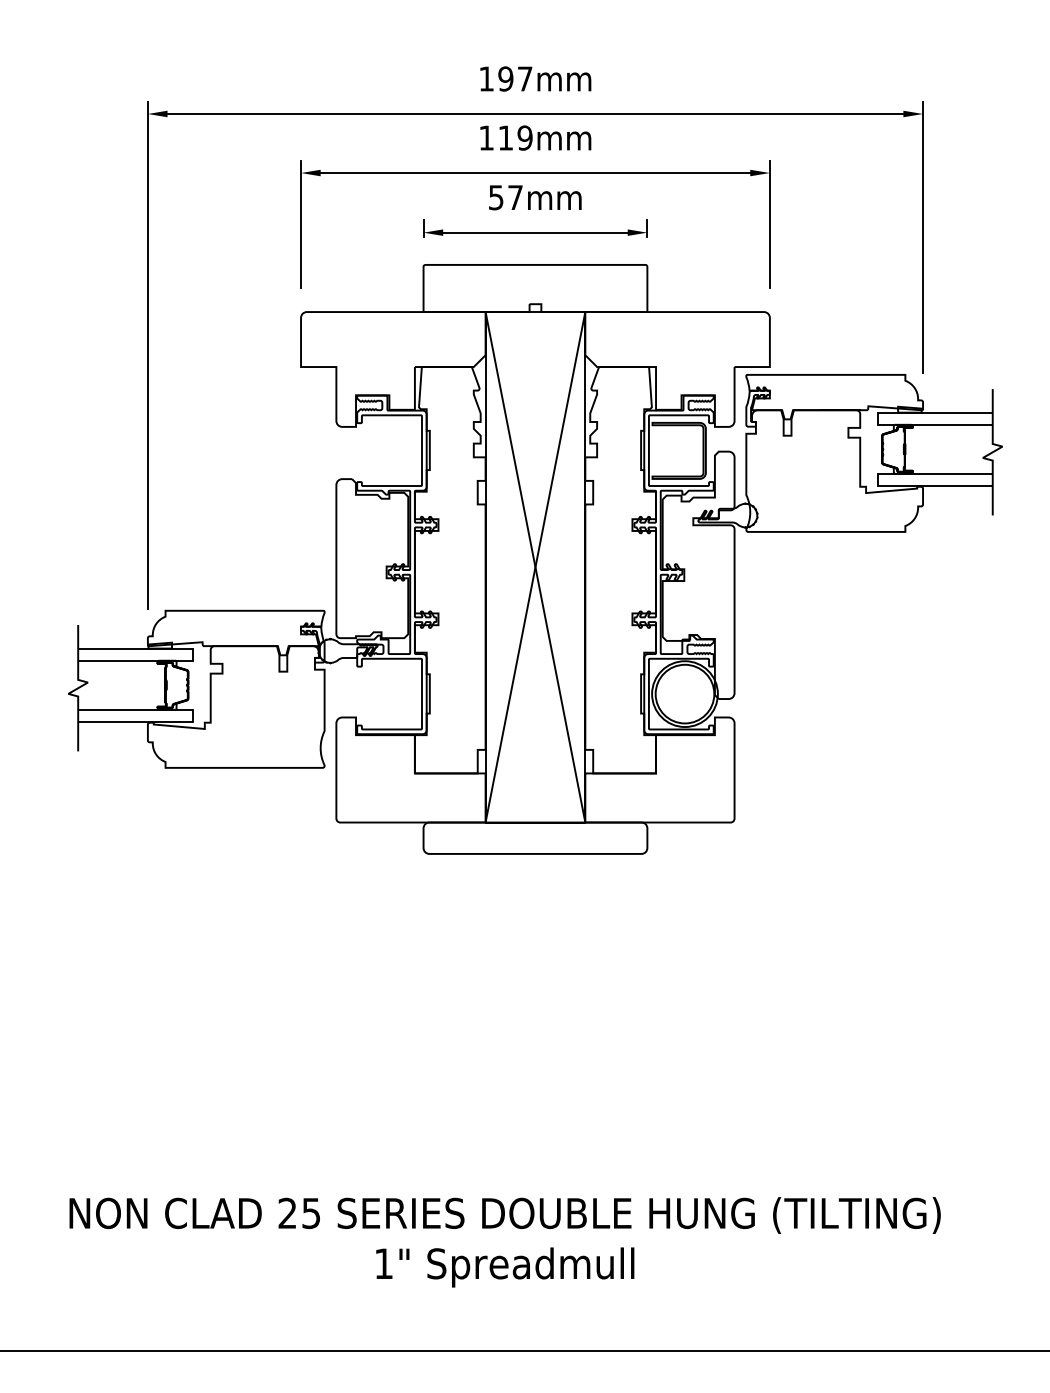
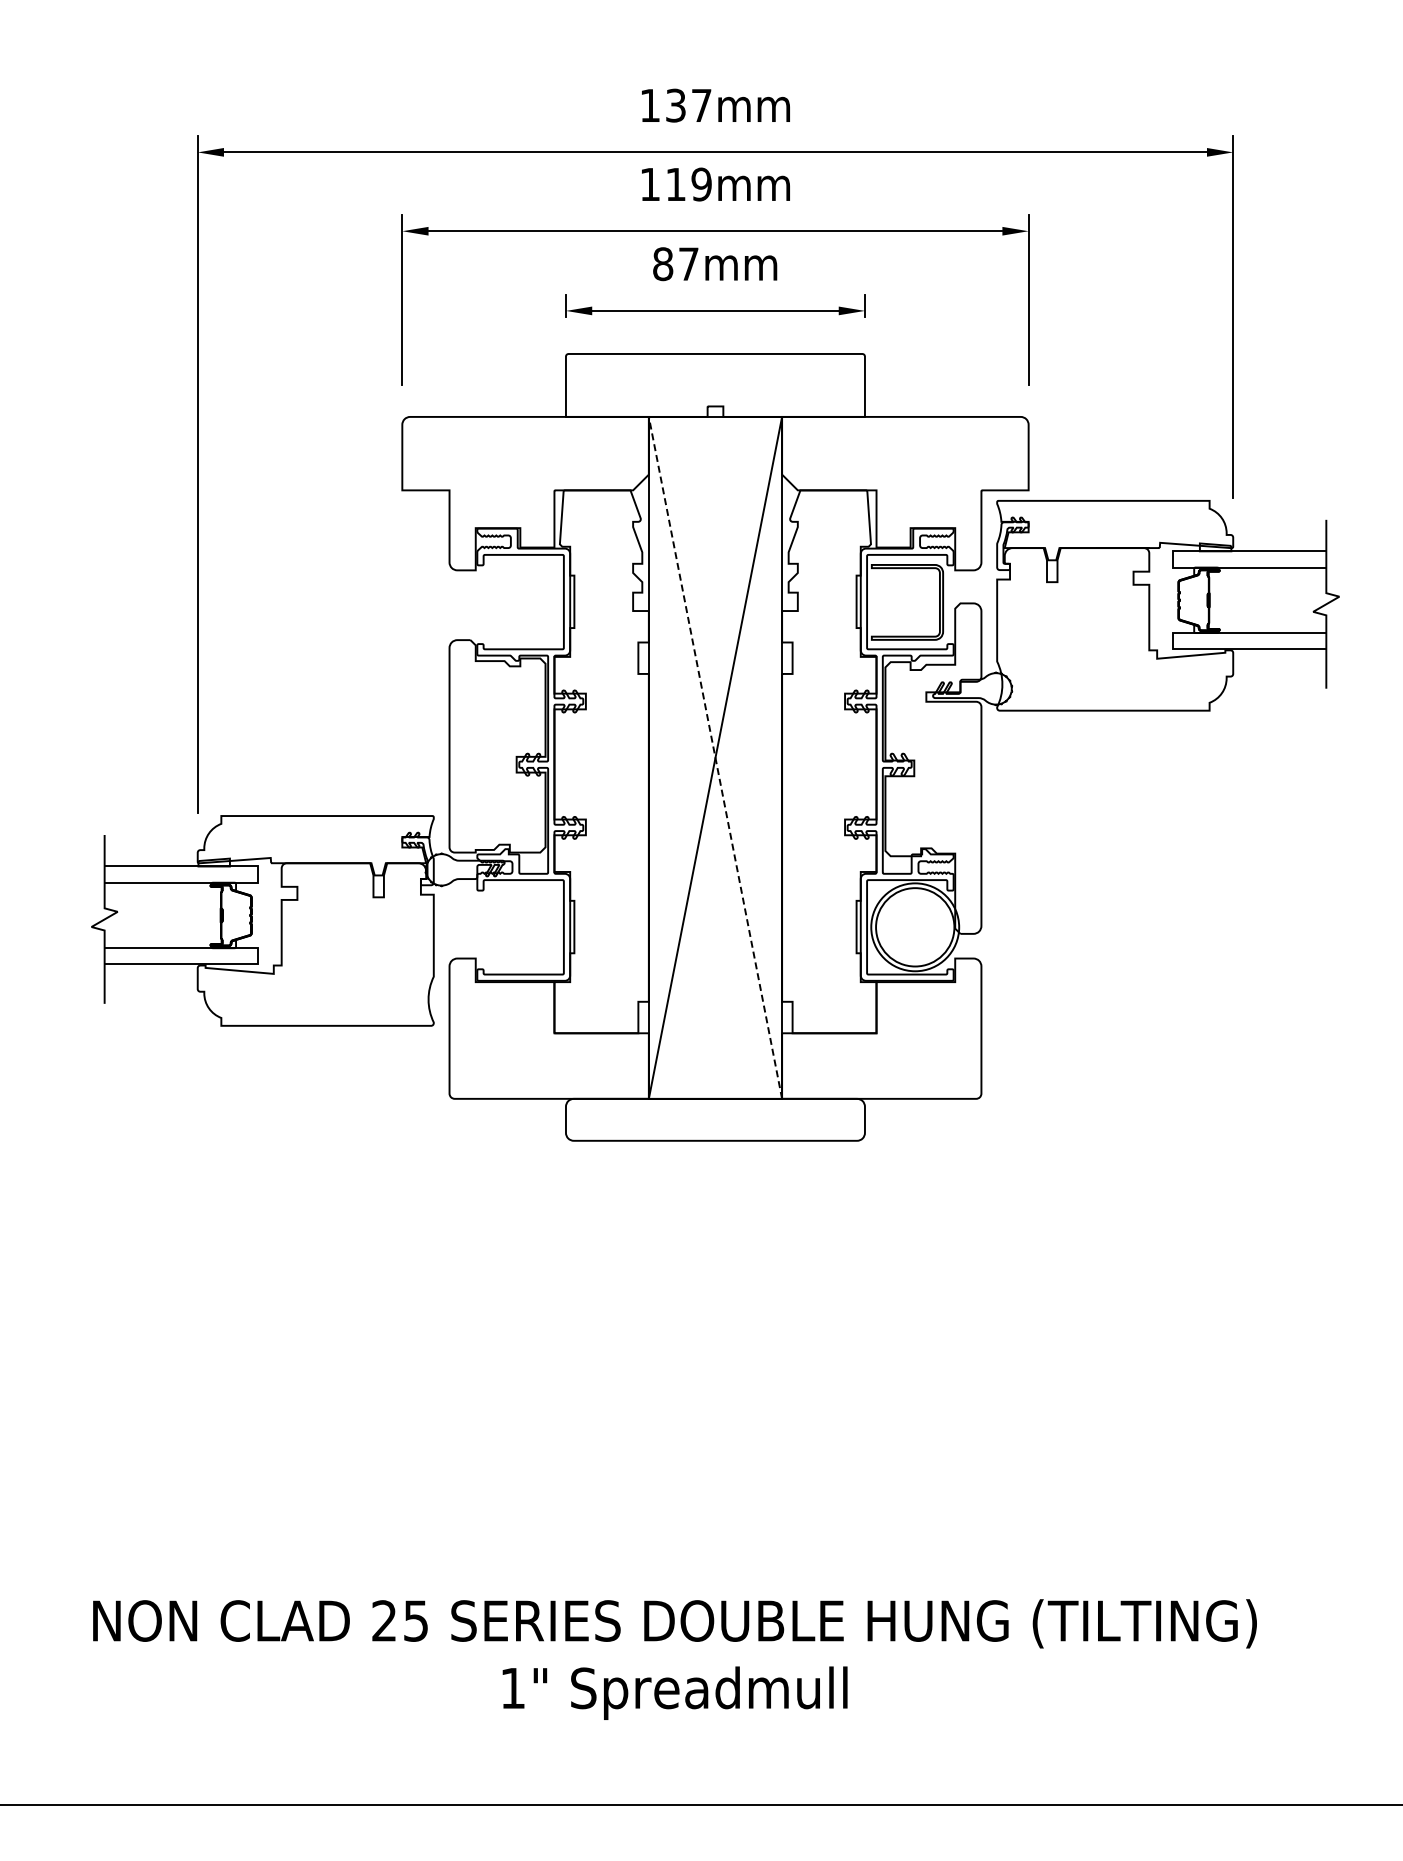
text: (505, 78) -> (675, 105), 197mm -> 137mm
text: (496, 197) -> (663, 264), 57mm -> 87mm
line: (535, 566) -> (715, 757), solid -> dashed

